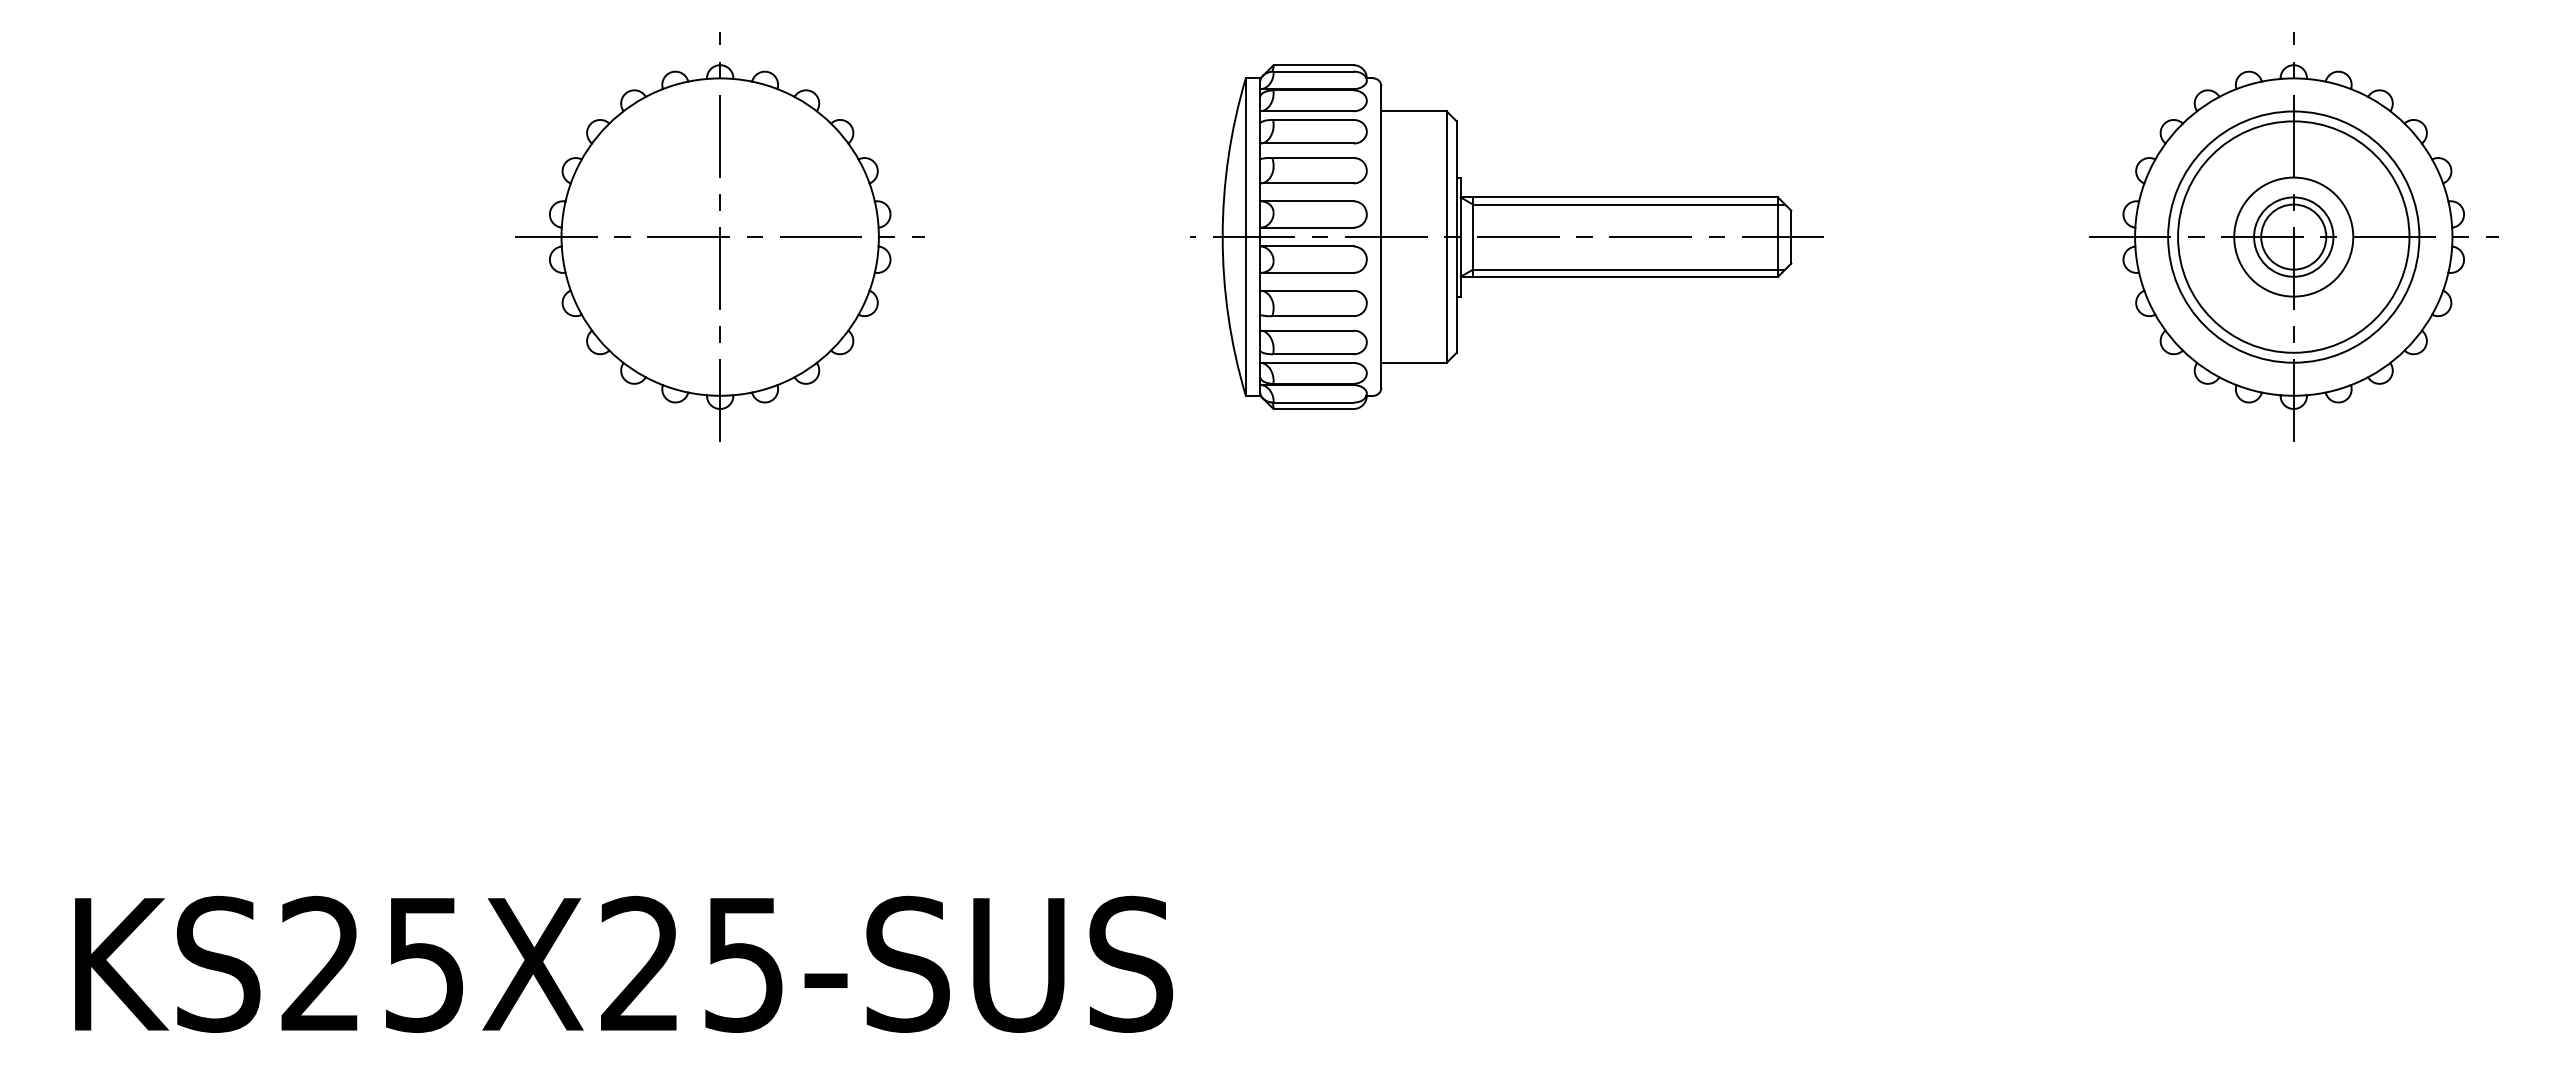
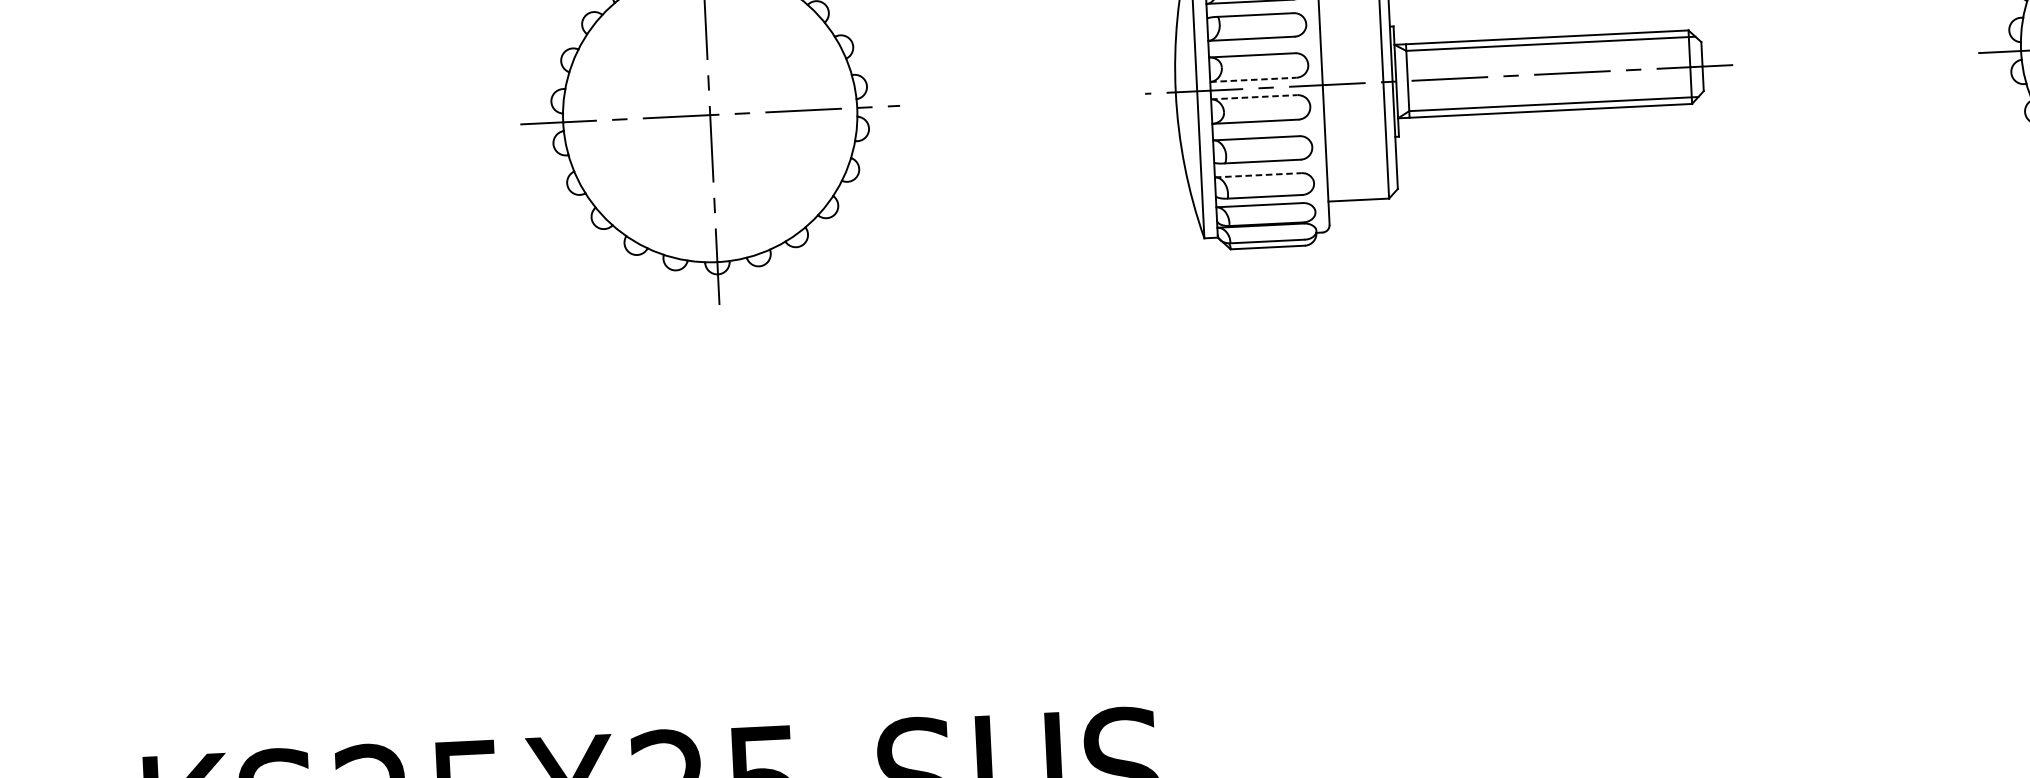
line: (1306, 227) -> (1252, 79), solid -> dashed
line: (1306, 246) -> (1253, 97), solid -> dashed
line: (1306, 330) -> (1257, 175), solid -> dashed

